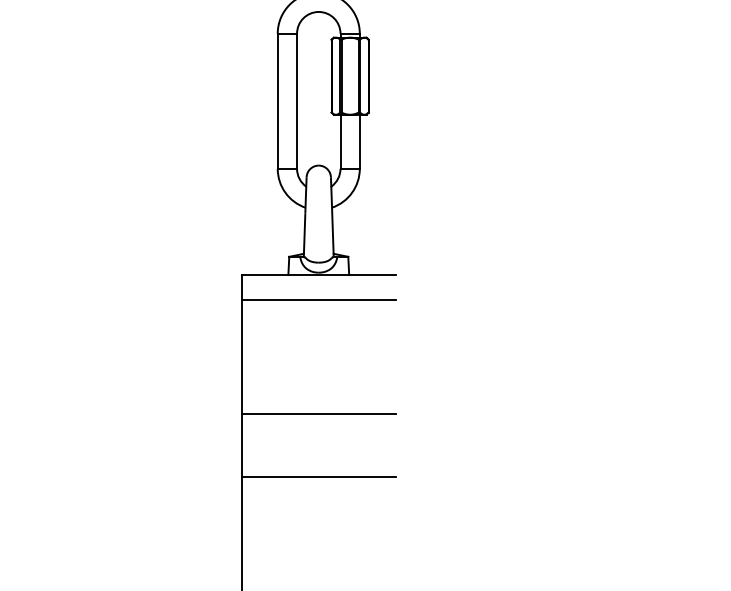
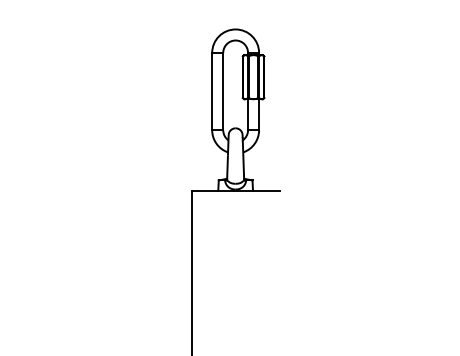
line: (318, 298) -> (235, 204), removed
line: (318, 414) -> (235, 270), removed
line: (318, 477) -> (235, 306), removed

